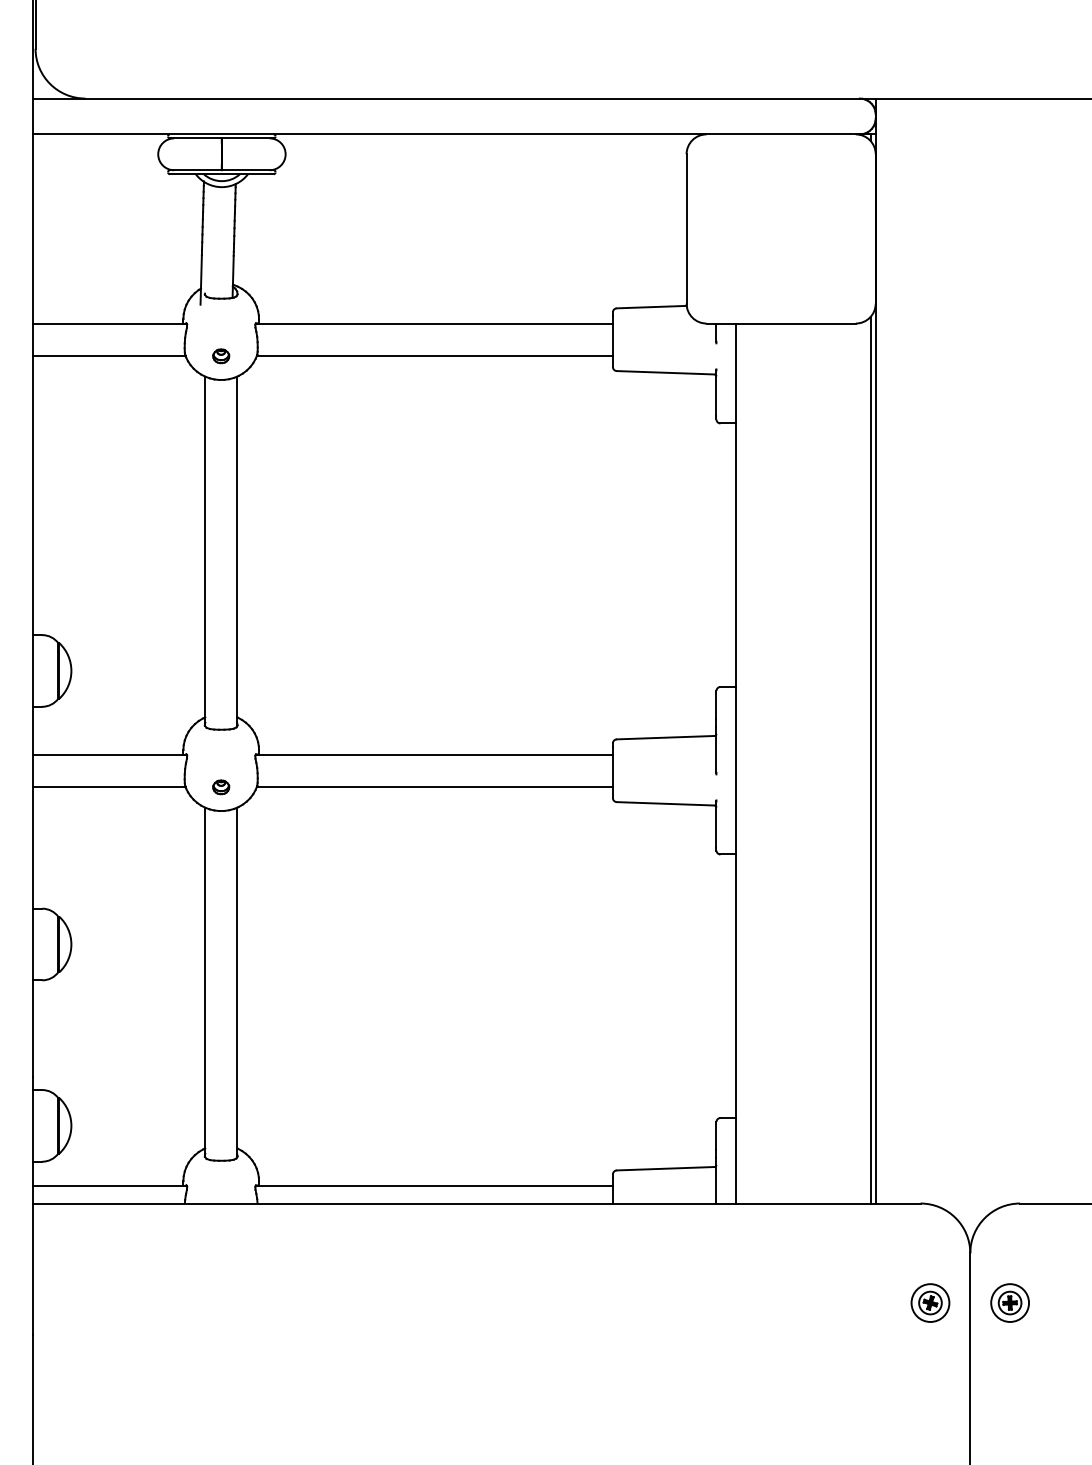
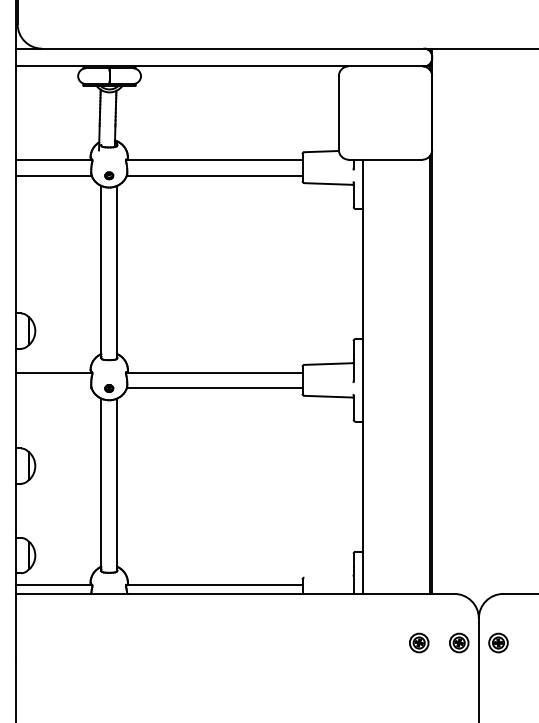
line: (108, 787) -> (53, 388), removed
line: (665, 1168) -> (328, 576), removed
part: (849, 1301) -> (419, 642), added

